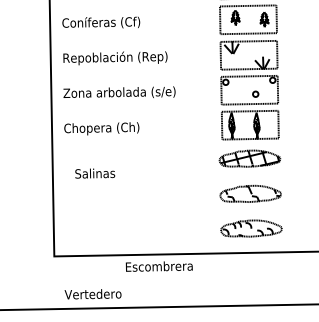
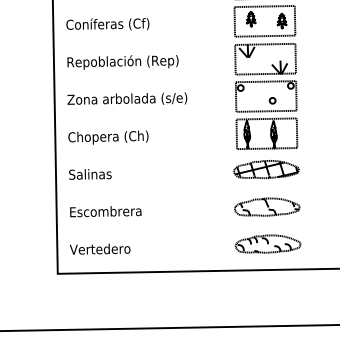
text: (95, 173) -> (90, 174), moved
text: (159, 266) -> (105, 211), moved
text: (93, 293) -> (100, 248), moved

